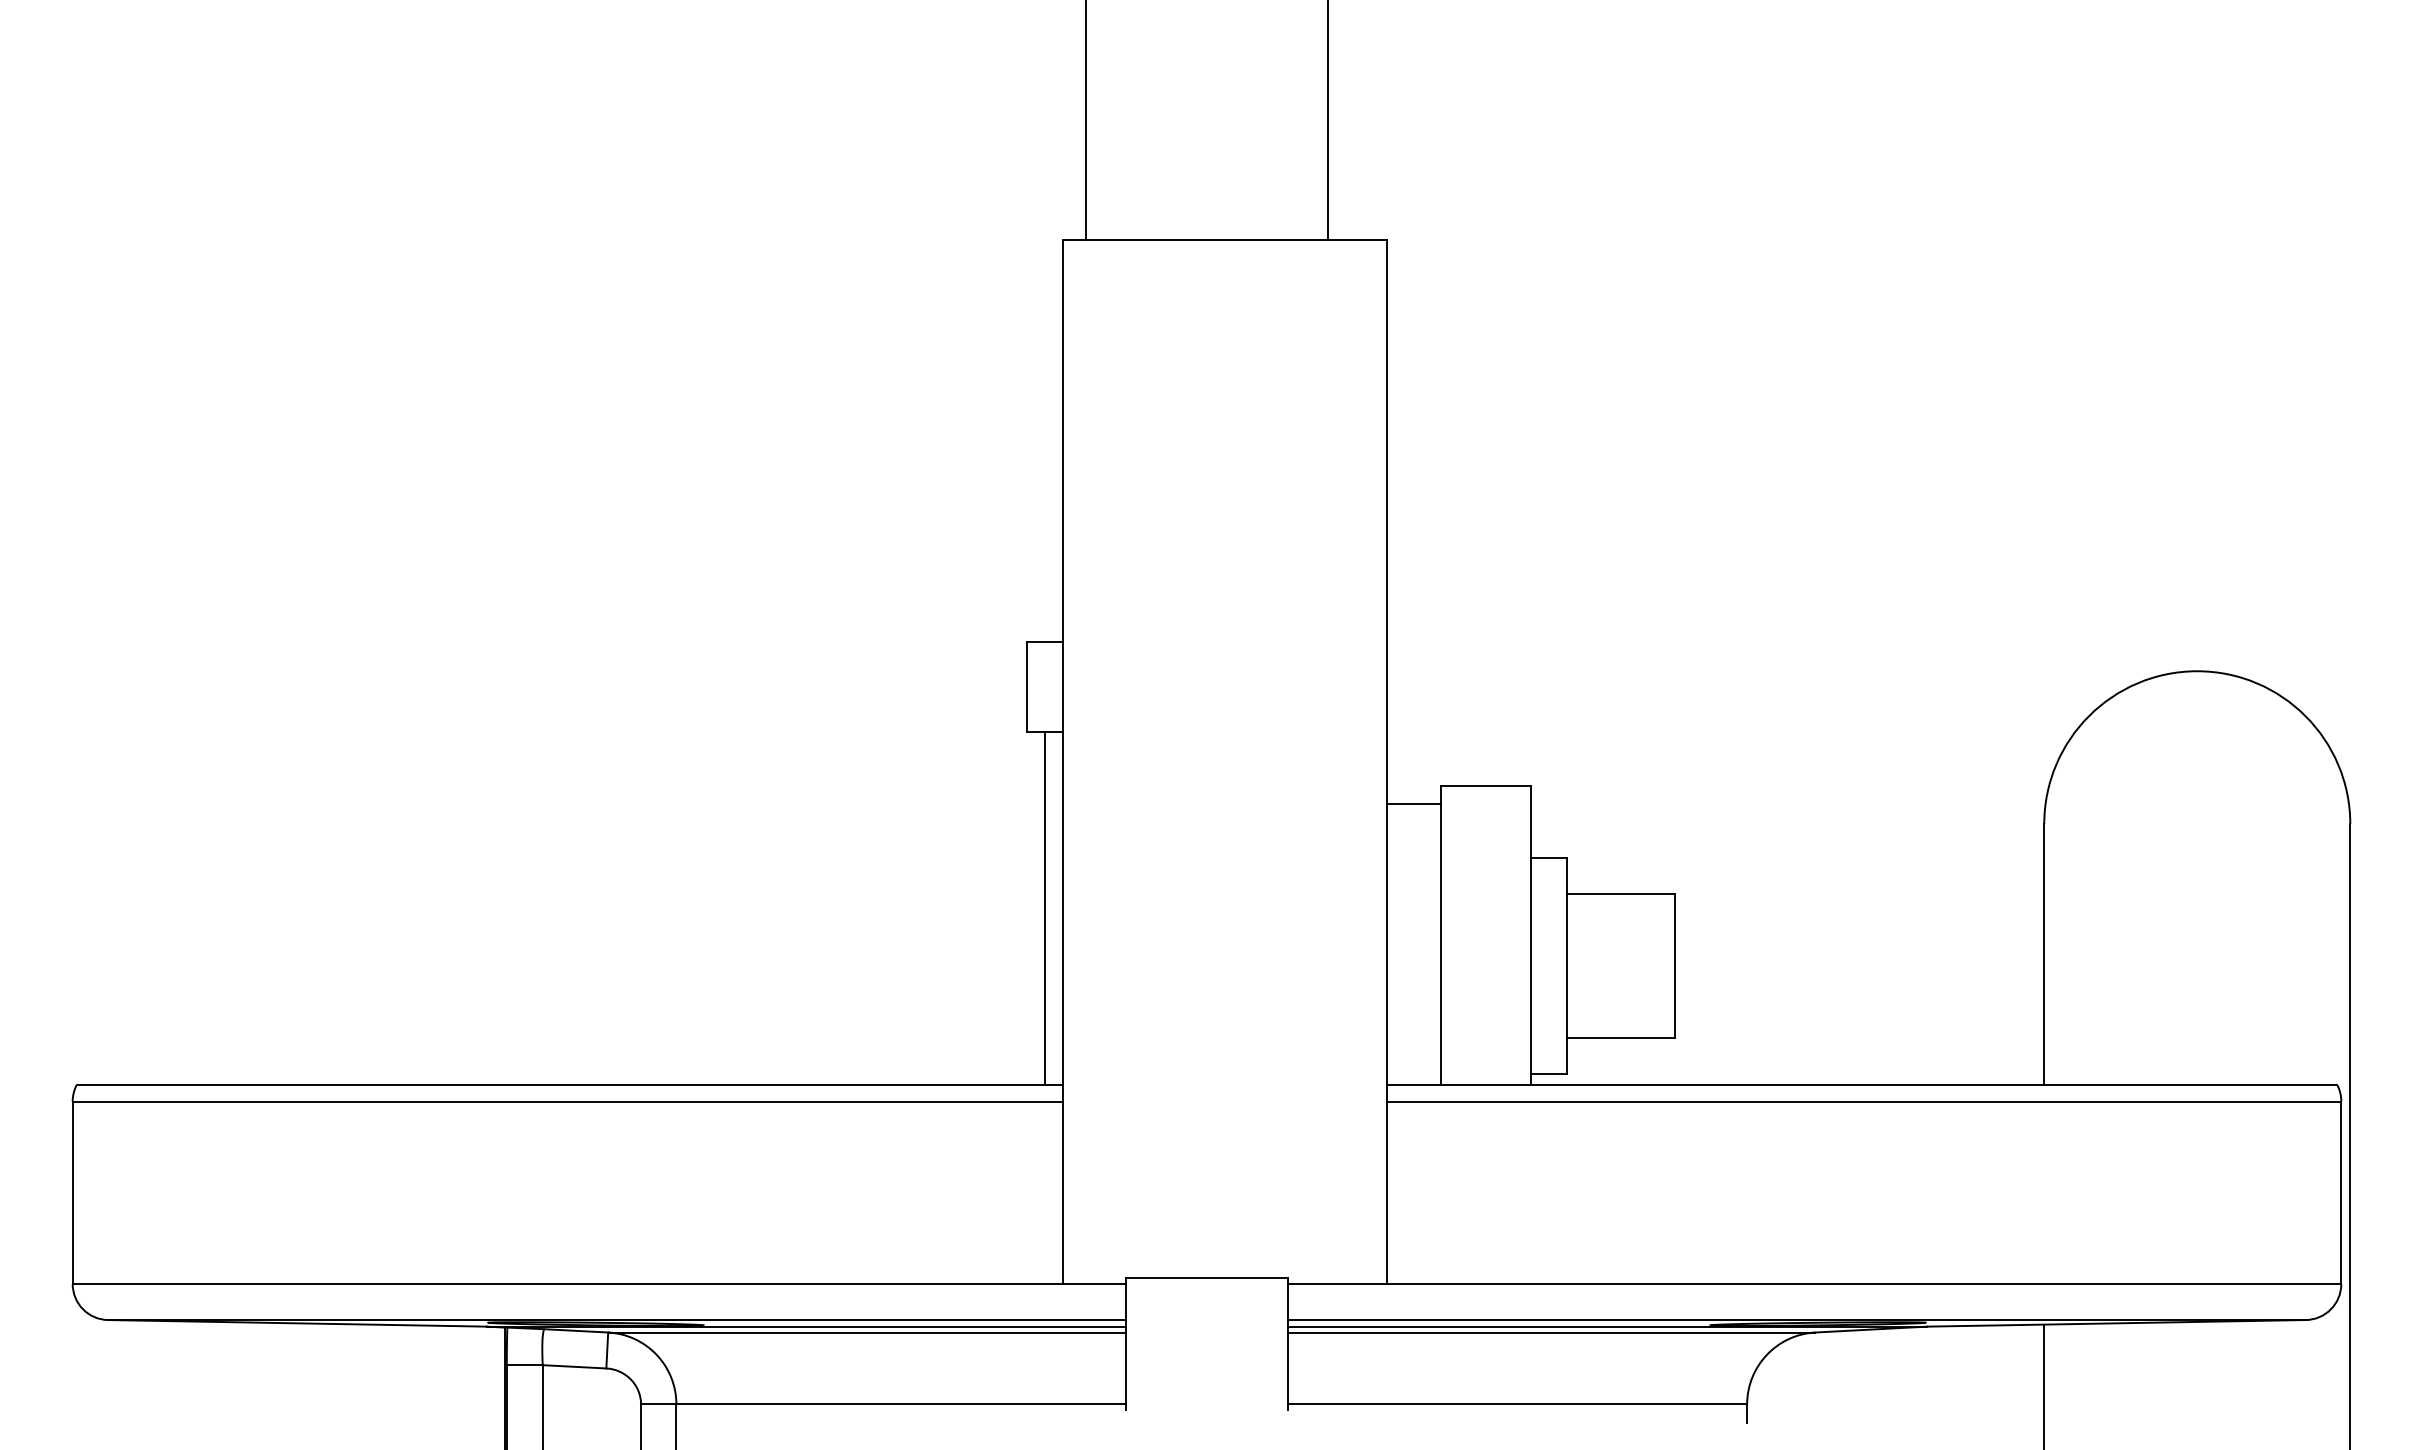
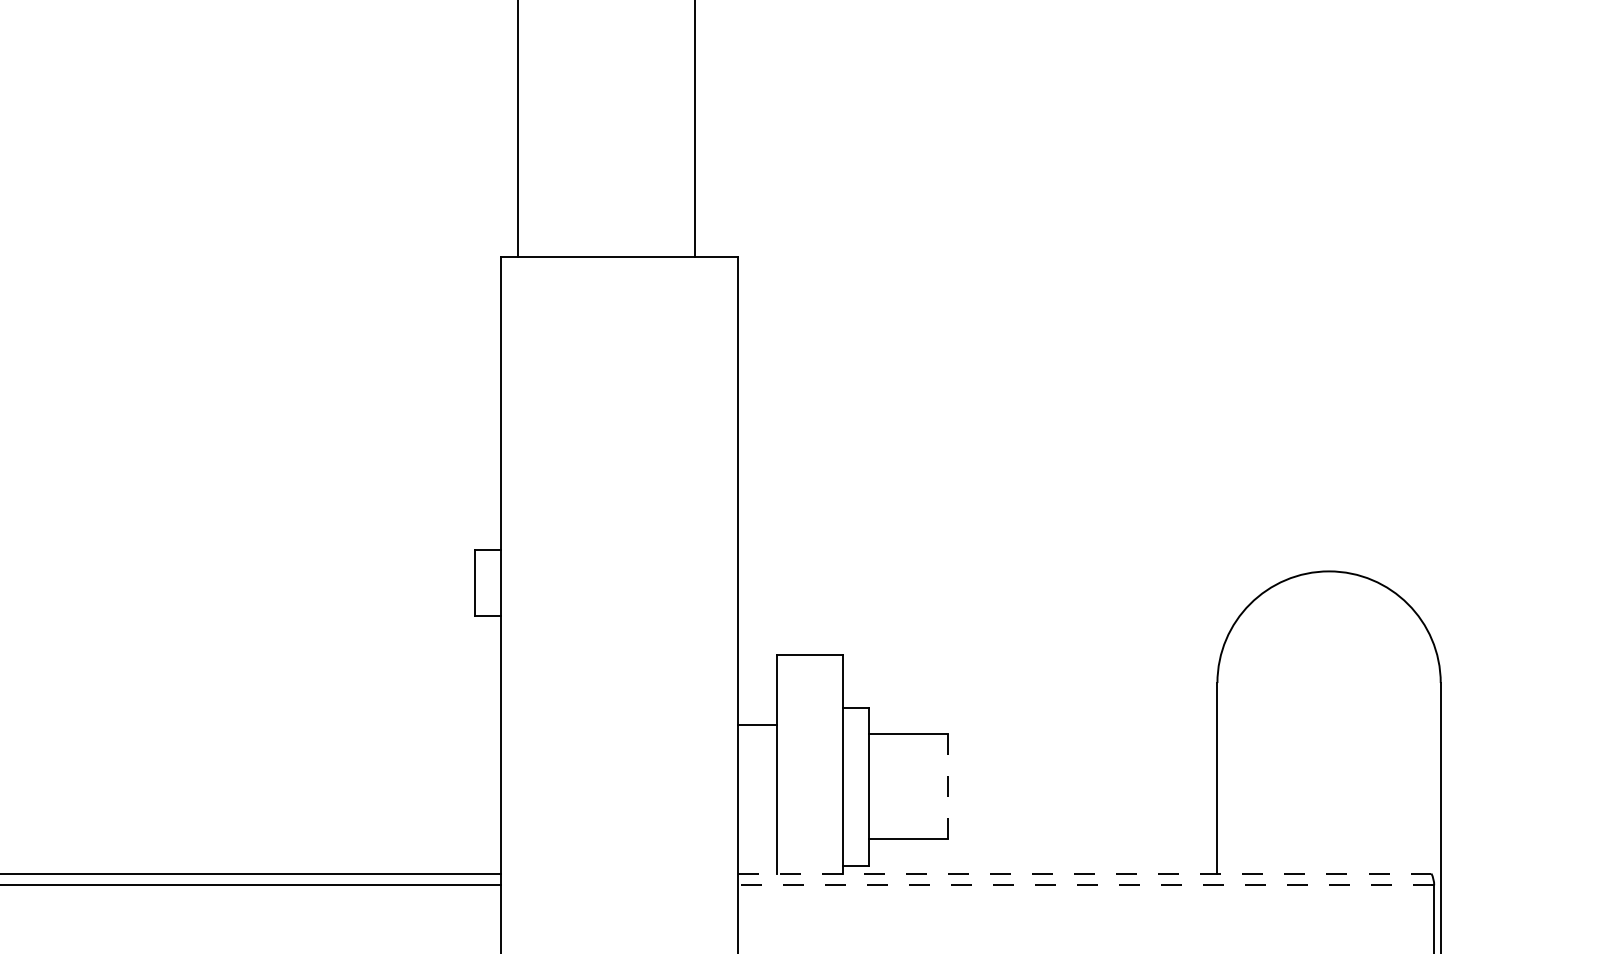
line: (1414, 804) -> (757, 724), moved
line: (1044, 908) -> (488, 744), removed
line: (1675, 966) -> (948, 786), solid -> dashed
line: (1862, 1085) -> (1084, 873), solid -> dashed
line: (1863, 1101) -> (1085, 885), solid -> dashed

